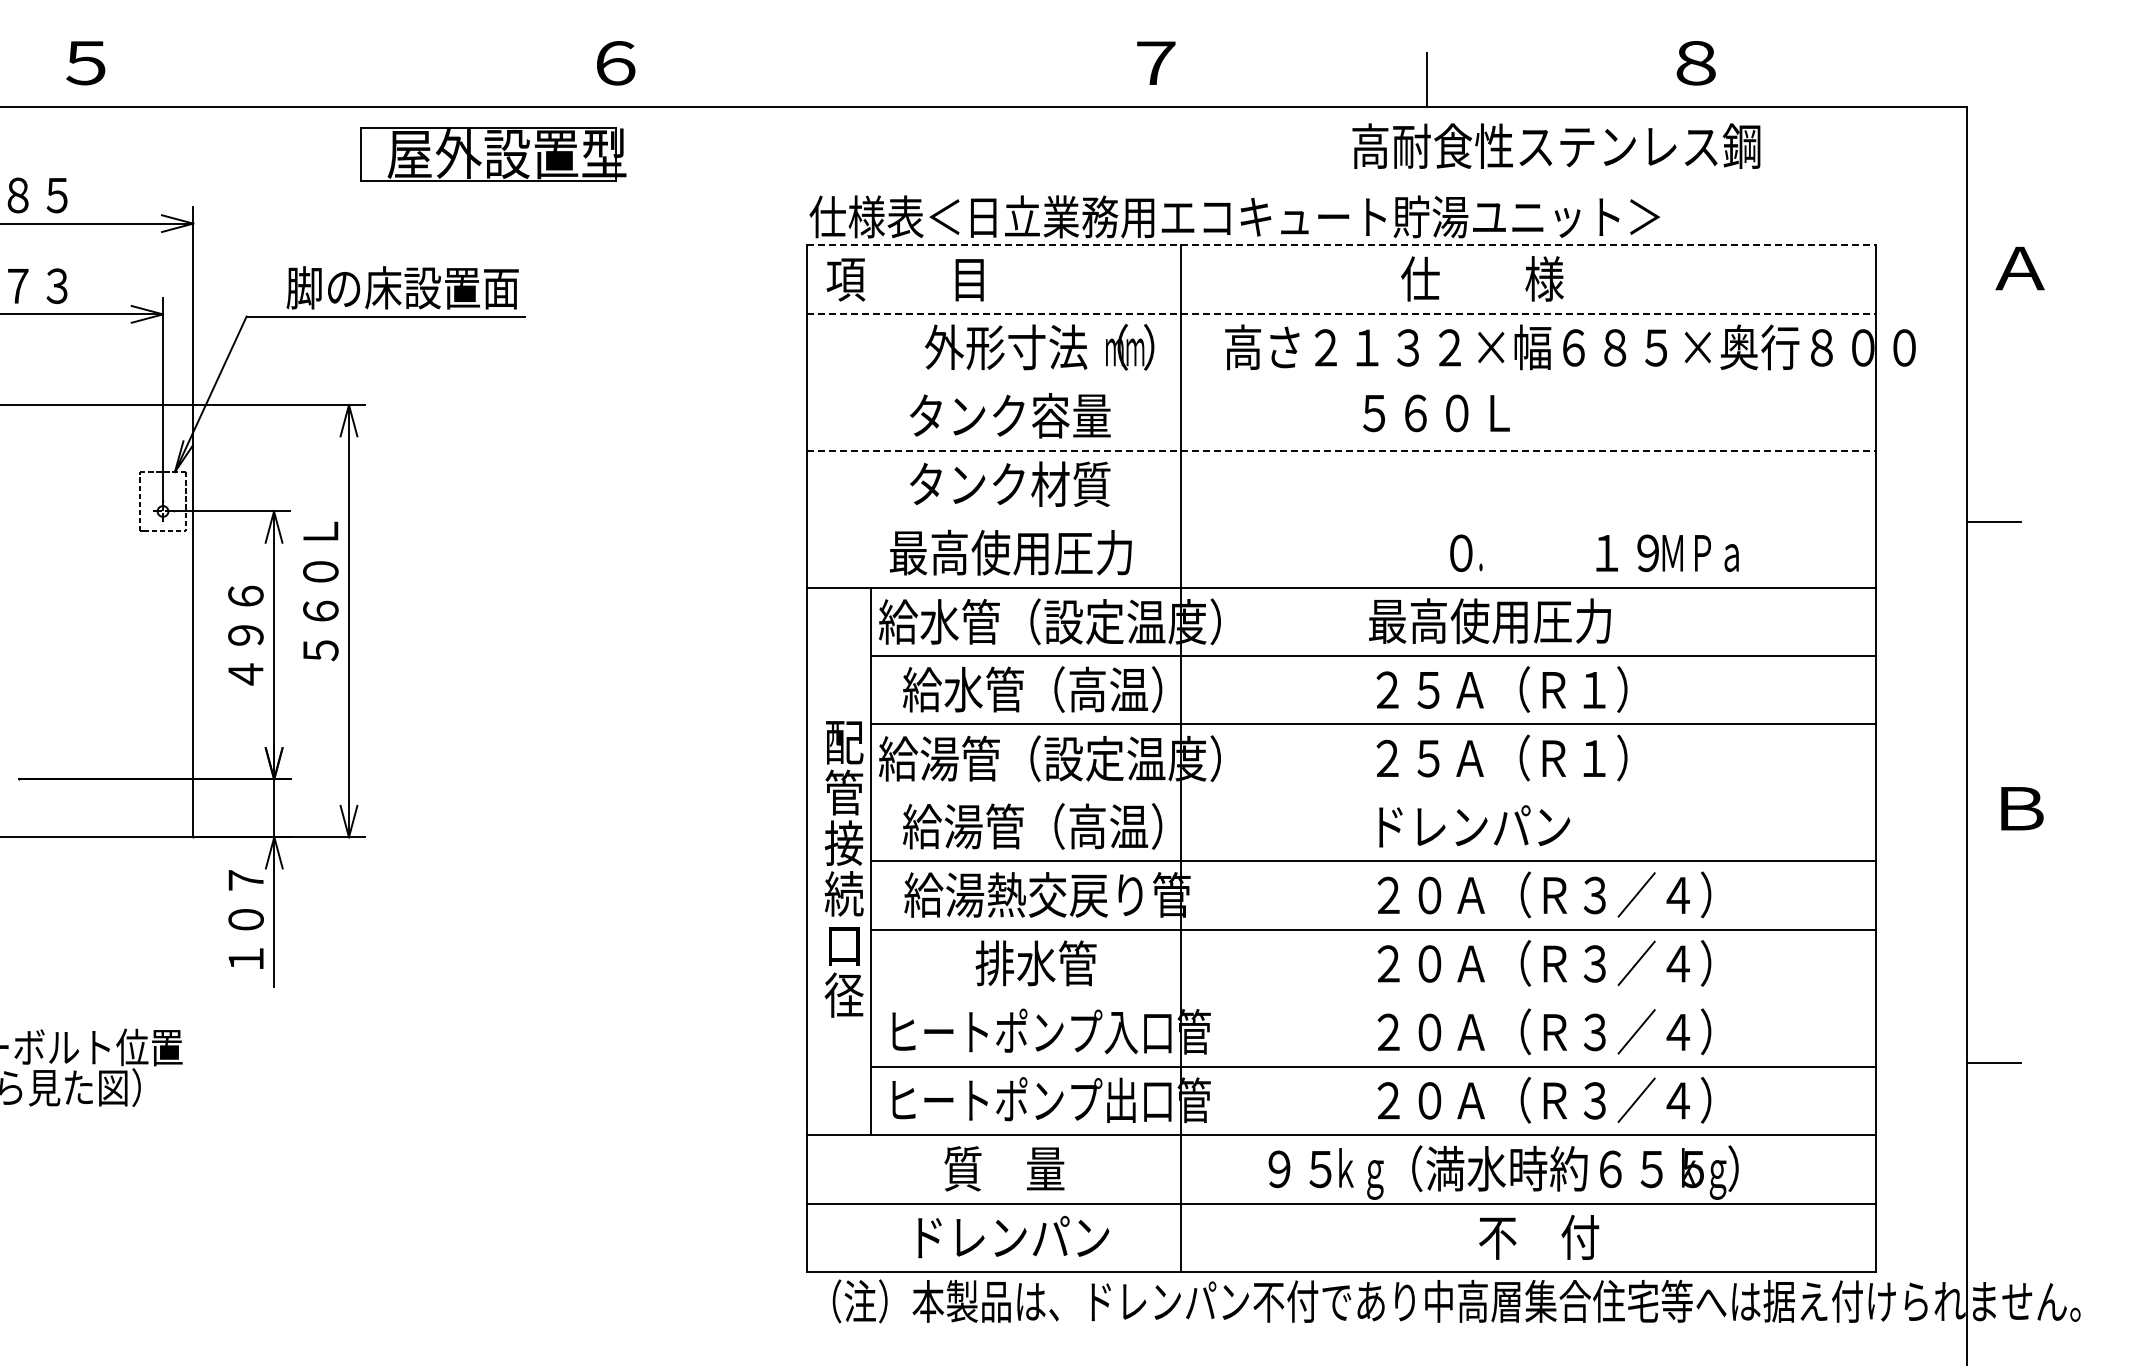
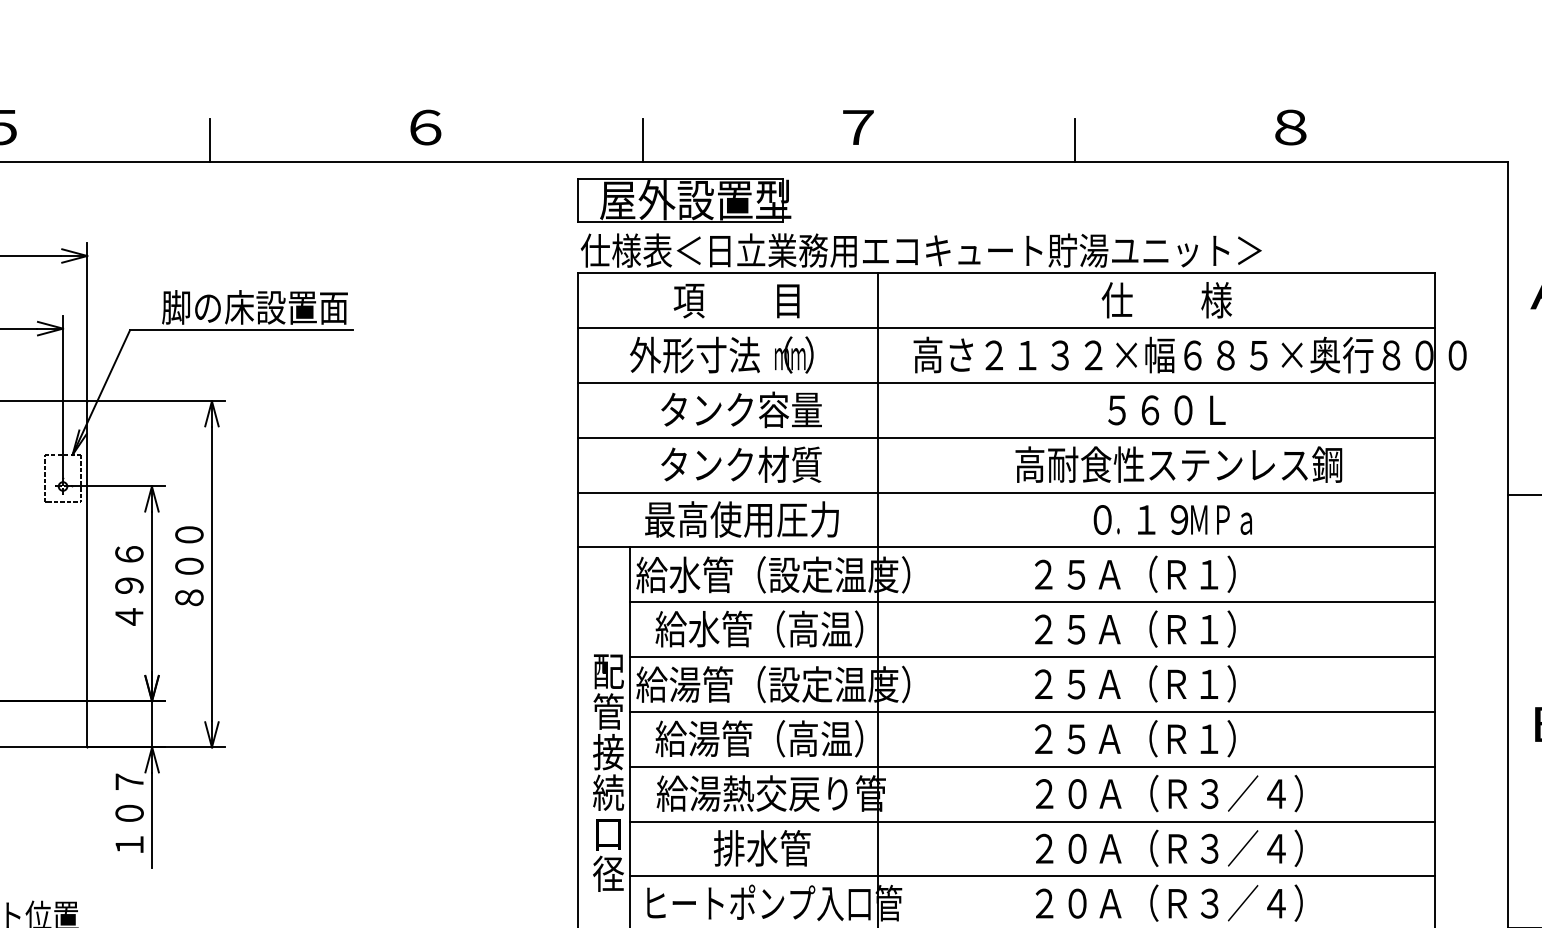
line: (346, 79) -> (209, 140), added
line: (887, 79) -> (643, 140), added
text: (1556, 145) -> (1178, 464), moved
part: (493, 154) -> (684, 200), moved
line: (1341, 245) -> (1006, 273), dashed -> solid
text: (1482, 278) -> (1166, 299), moved
text: (904, 279) -> (736, 300), moved
line: (1341, 313) -> (1006, 327), dashed -> solid
text: (1039, 347) -> (721, 355), moved
line: (1341, 382) -> (1006, 383), added
text: (1436, 413) -> (1166, 410), moved
line: (1341, 450) -> (1006, 437), dashed -> solid
line: (1341, 519) -> (1006, 492), added
text: (1667, 553) -> (1194, 520), moved
text: (320, 591) -> (189, 550), ５６０Ｌ -> ８００
text: (1498, 620) -> (1132, 573), 最高使用圧力 -> ２５Ａ（Ｒ１）
line: (1373, 792) -> (1032, 711), added
text: (1501, 826) -> (1134, 738), ドレンパン -> ２５Ａ（Ｒ１）
line: (1373, 998) -> (1032, 876), added

